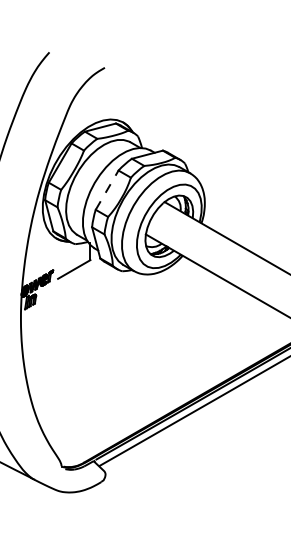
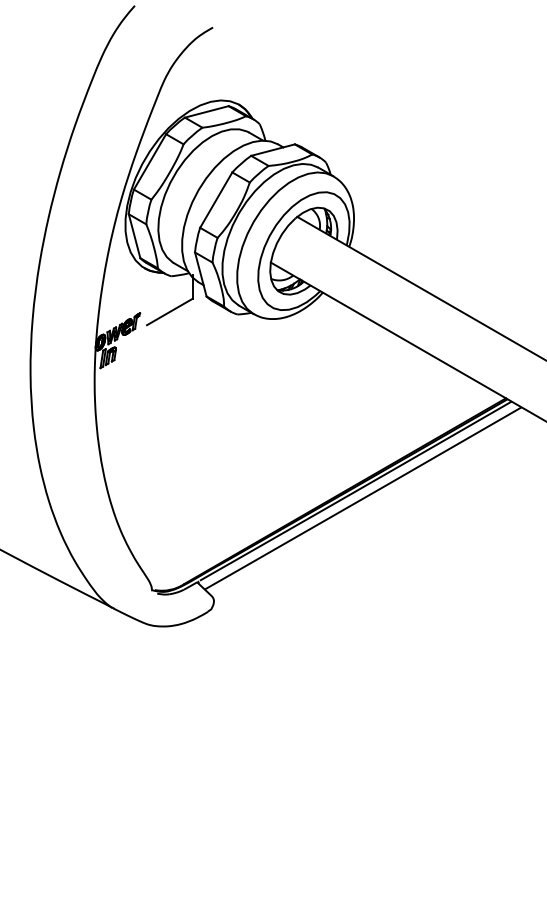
line: (107, 189) -> (216, 199), dashed -> solid

